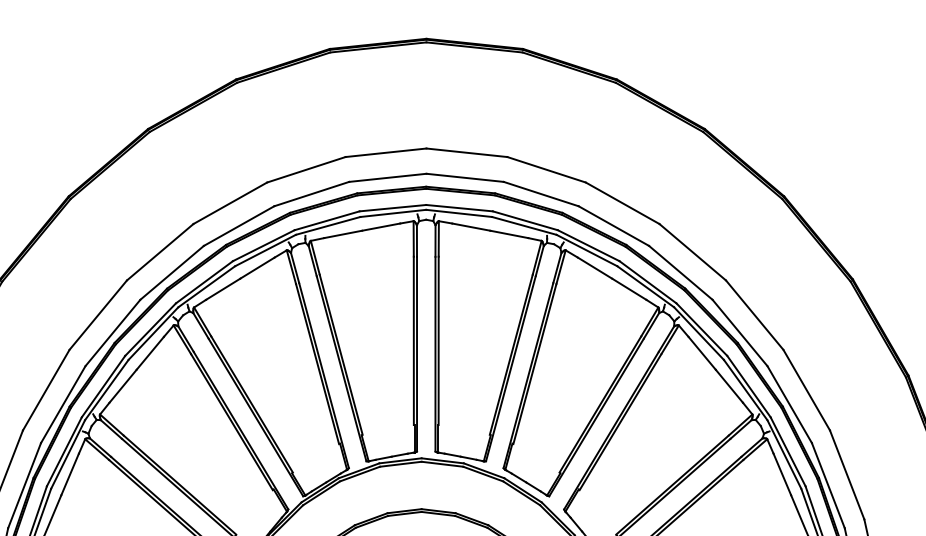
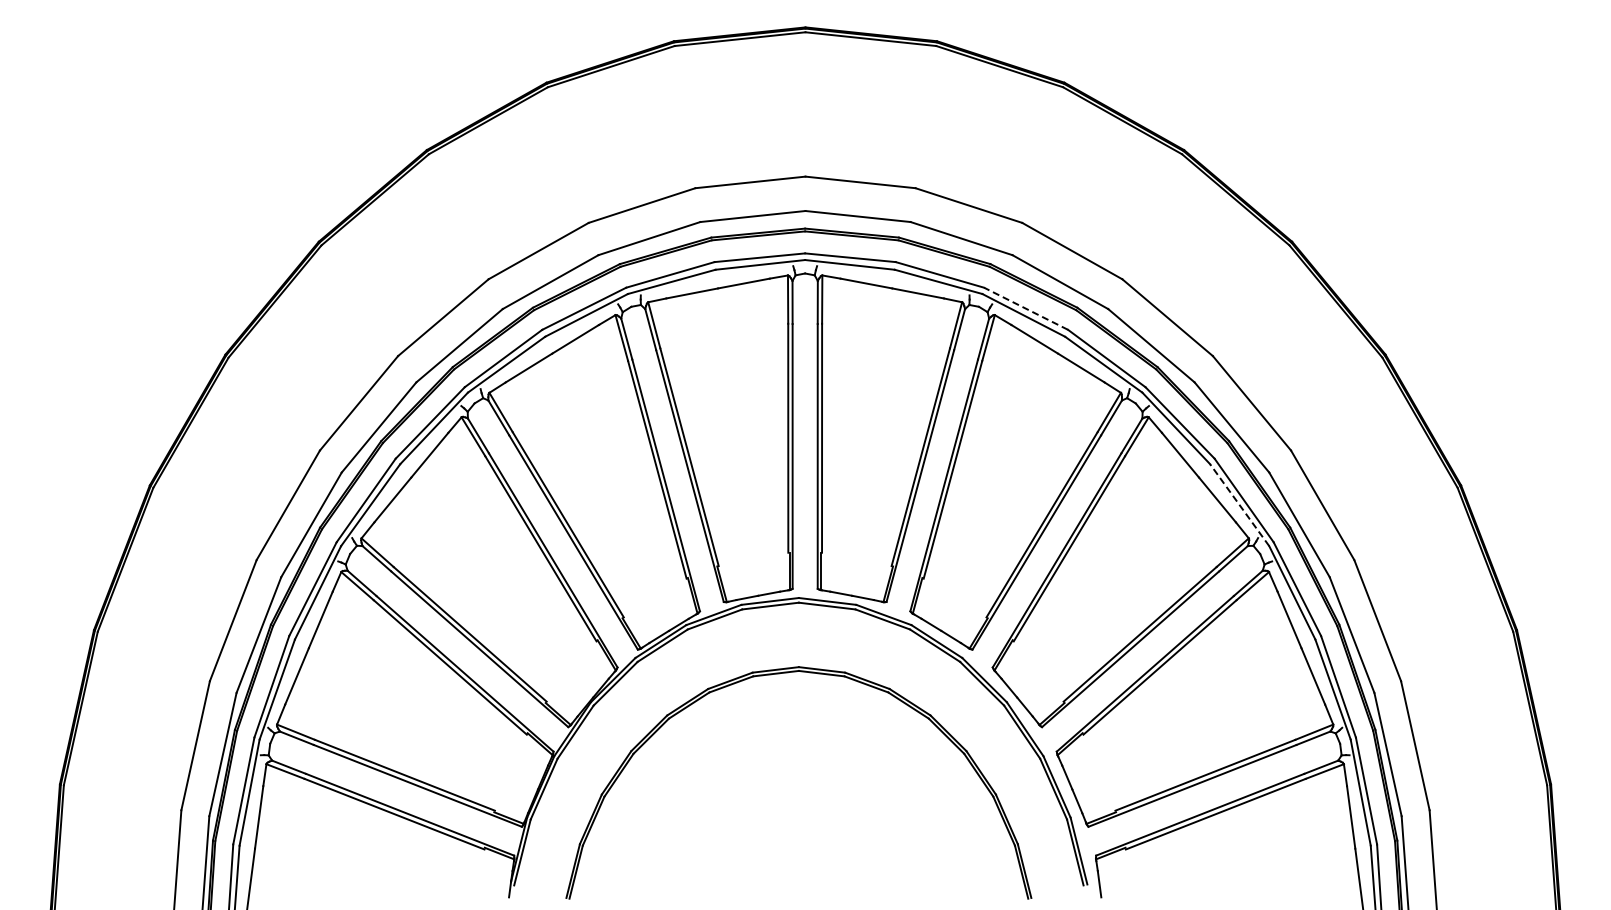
line: (588, 245) -> (1026, 308), solid -> dashed
line: (745, 390) -> (1239, 505), solid -> dashed

